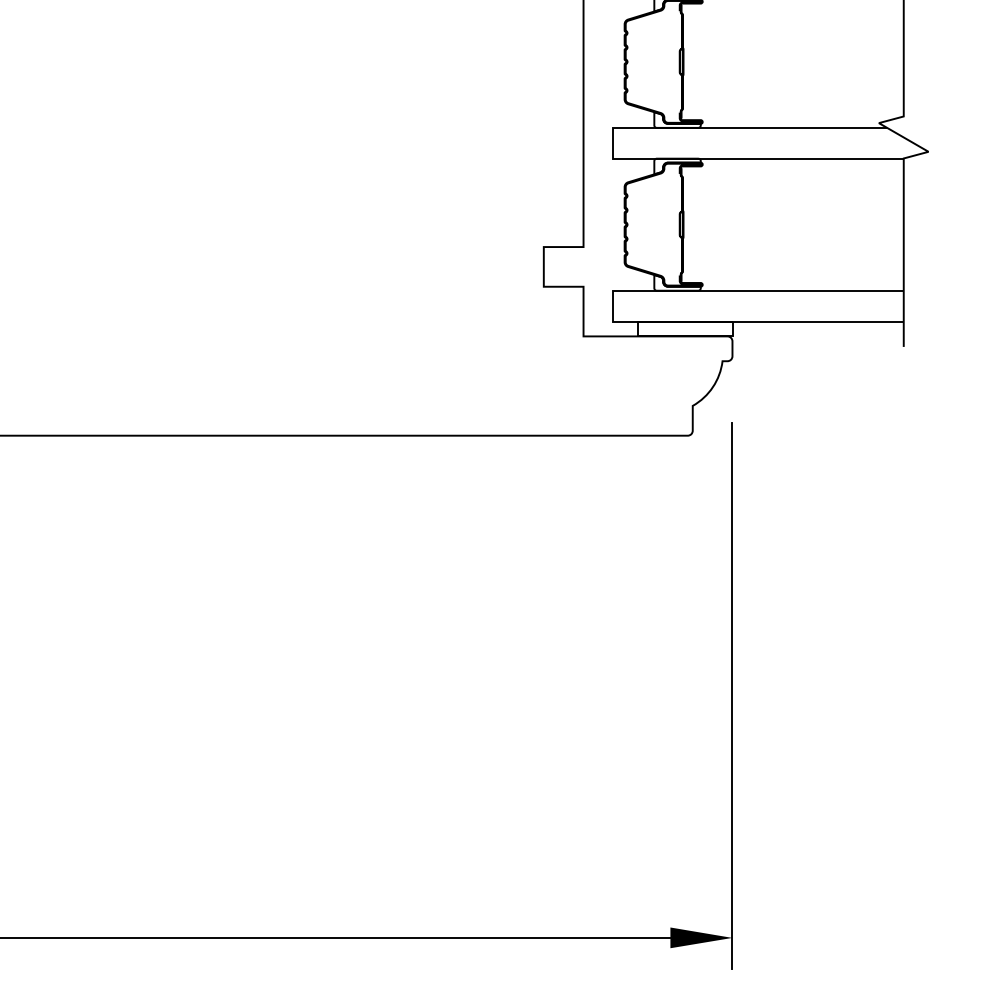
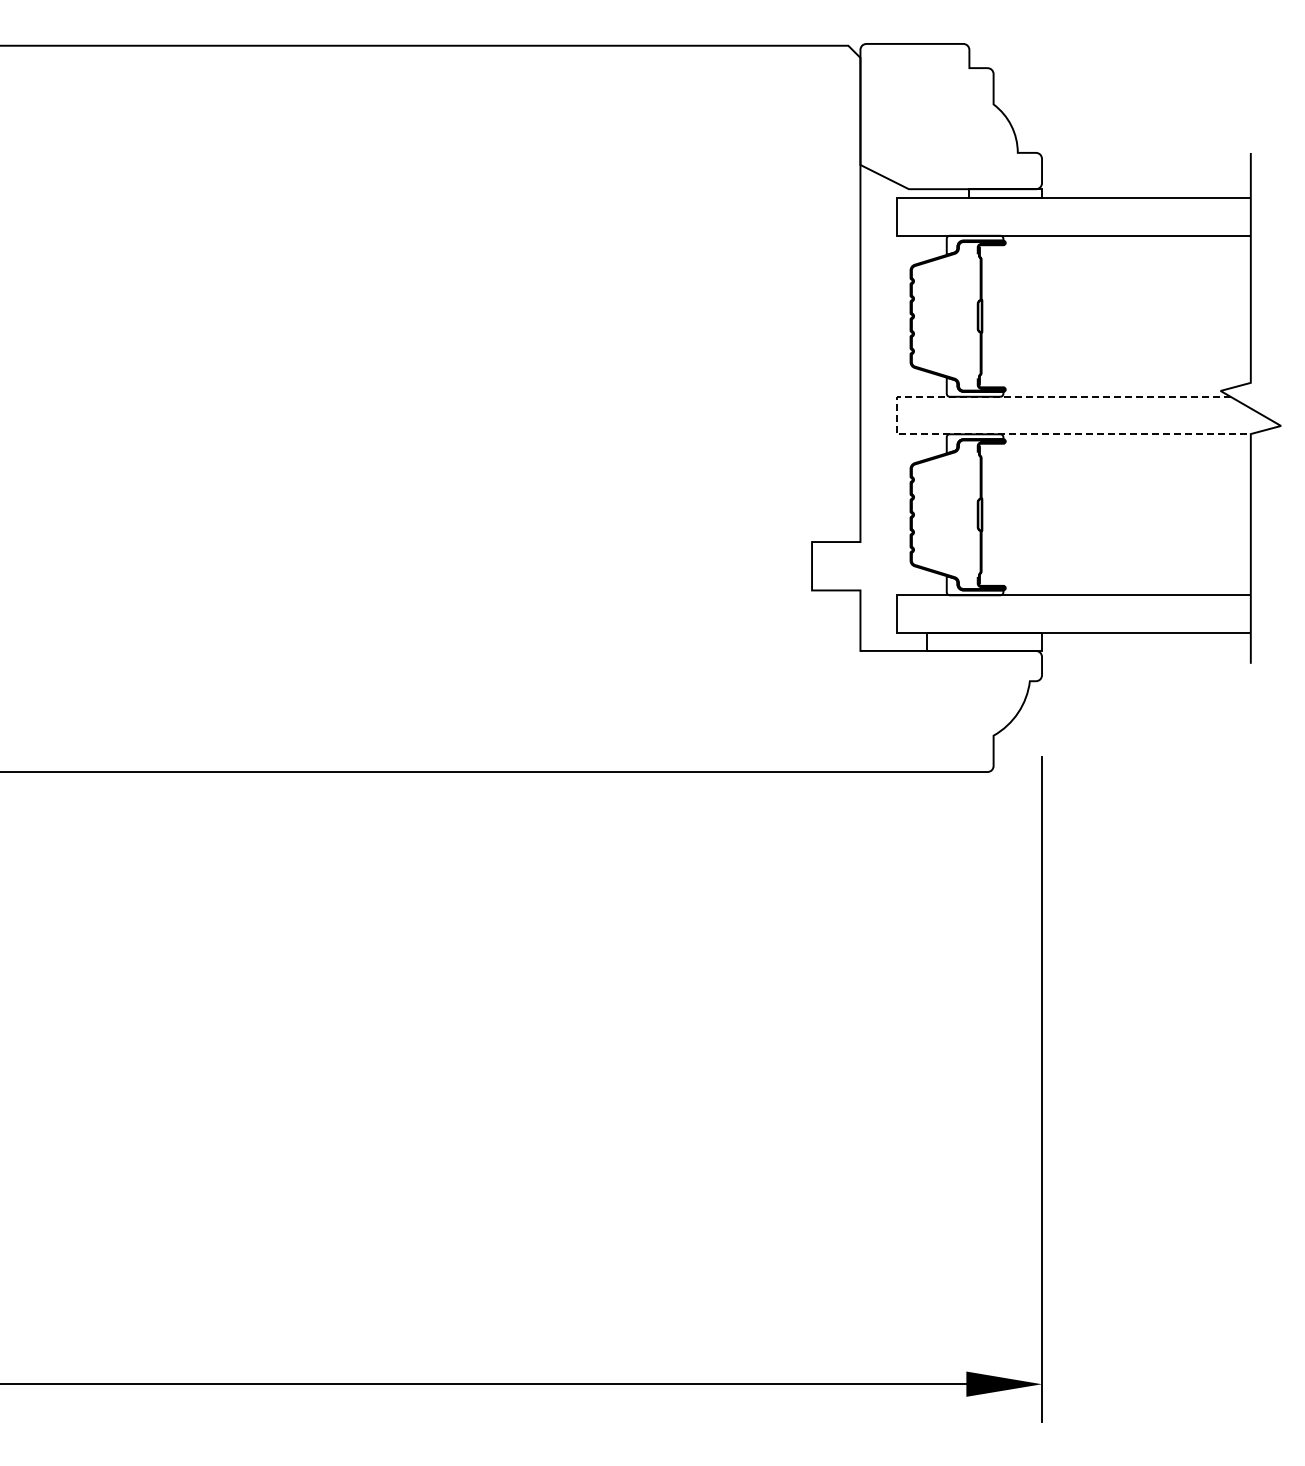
line: (613, 152) -> (896, 426), solid -> dashed

